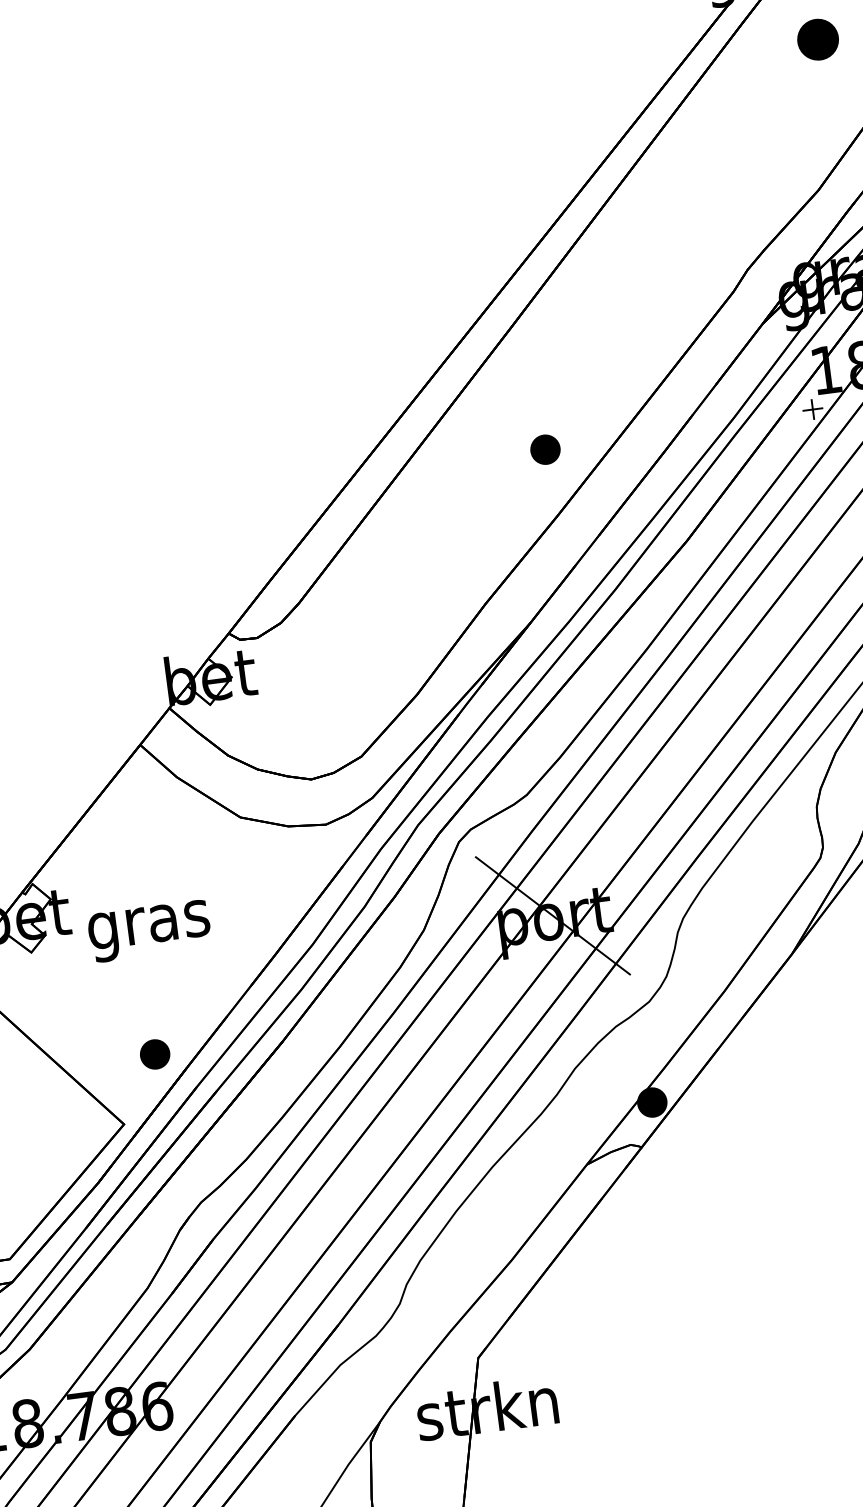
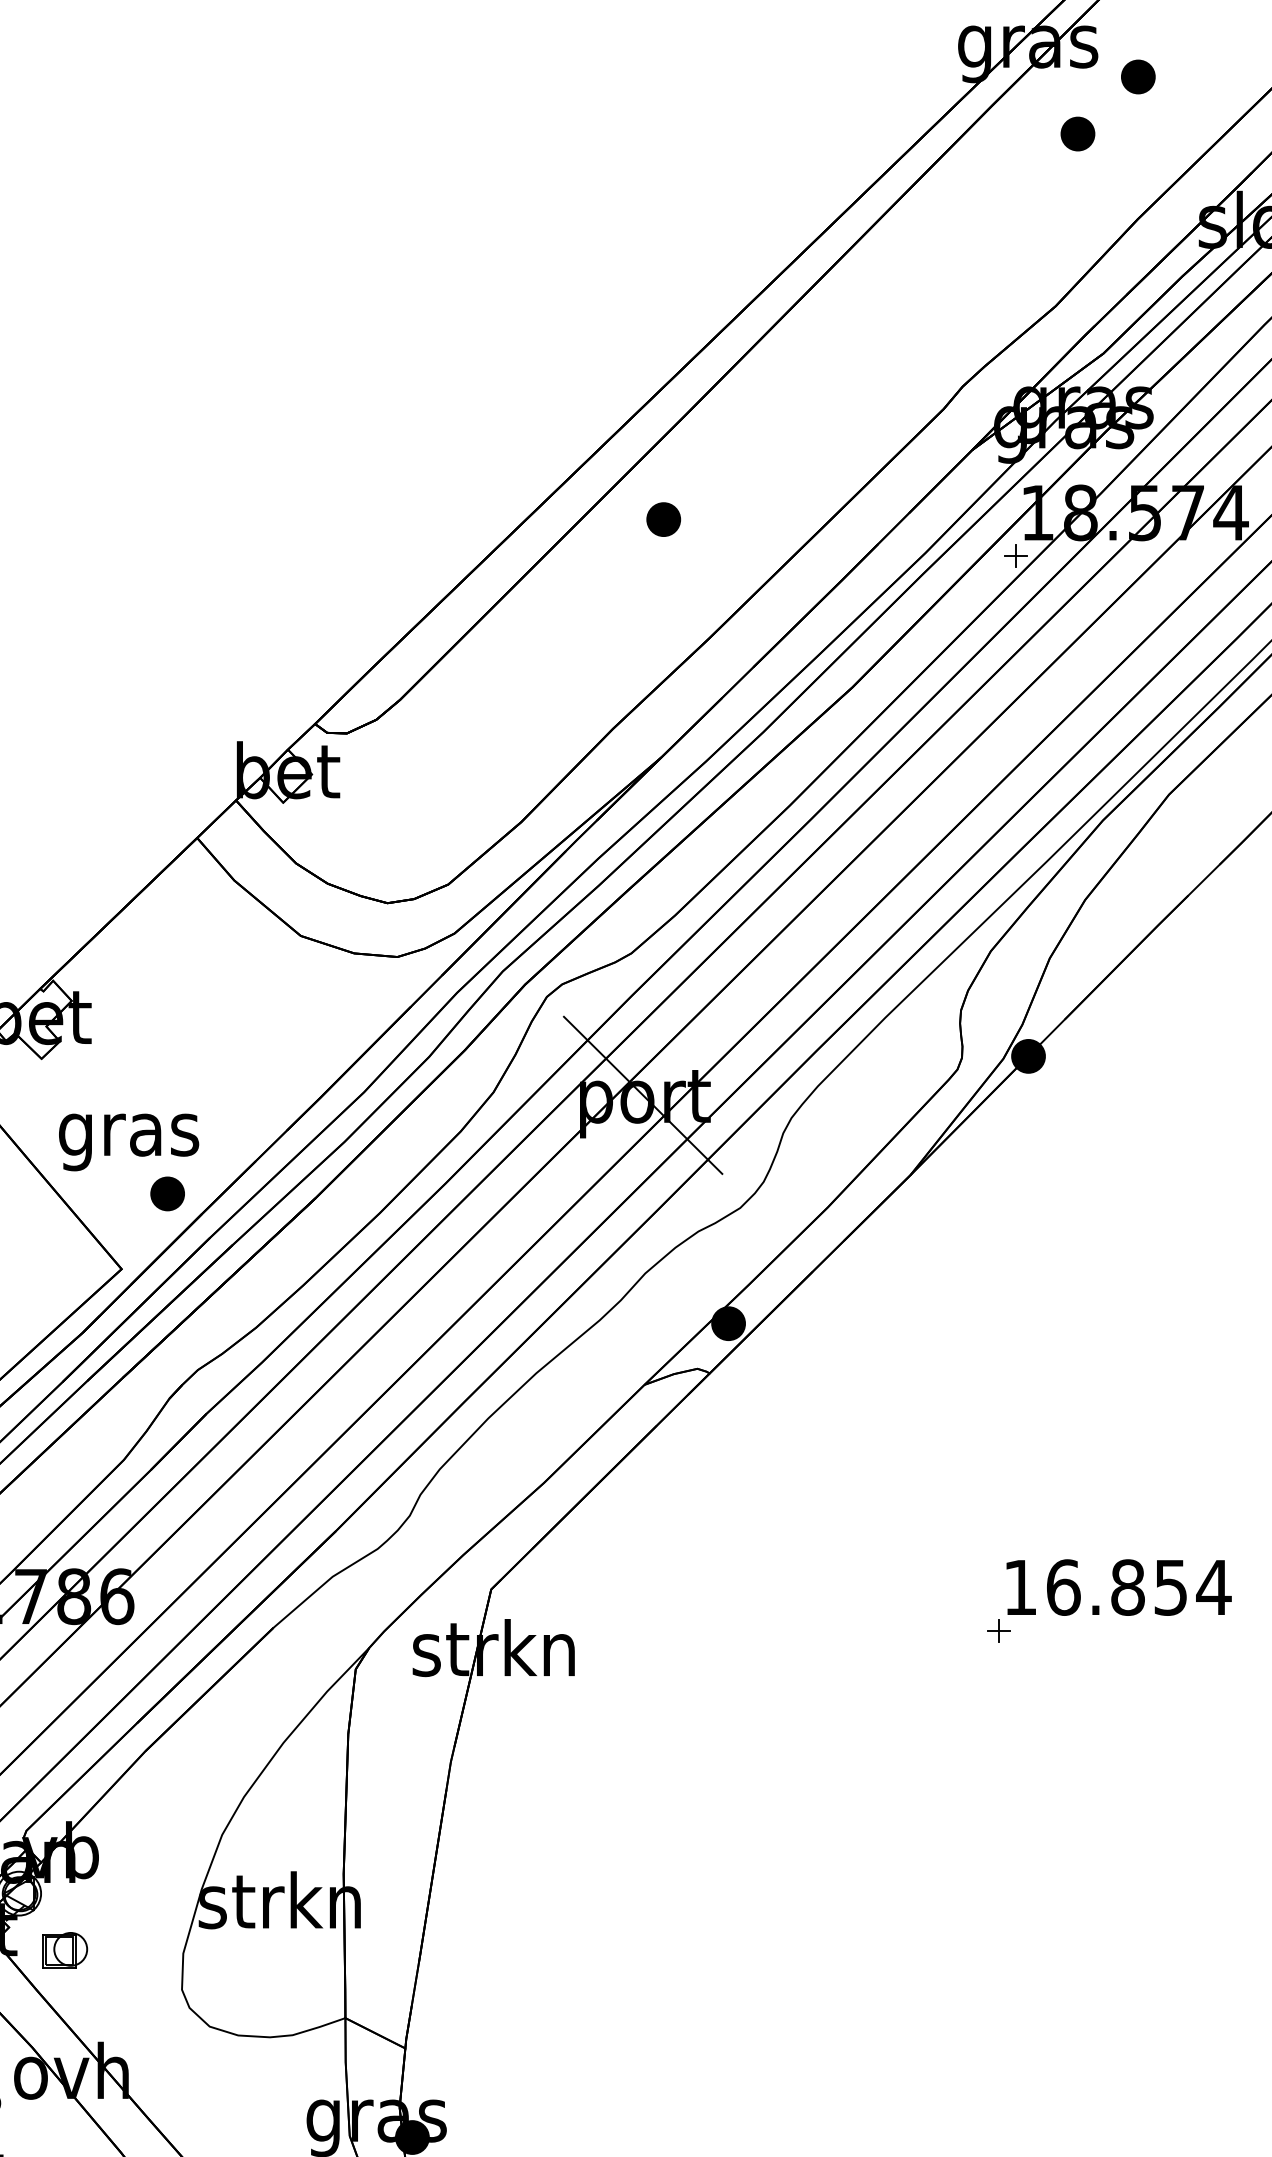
part: (817, 39) -> (1077, 133), size x0.71
part: (545, 449) -> (663, 519), moved
text: (150, 931) -> (129, 1142), moved

